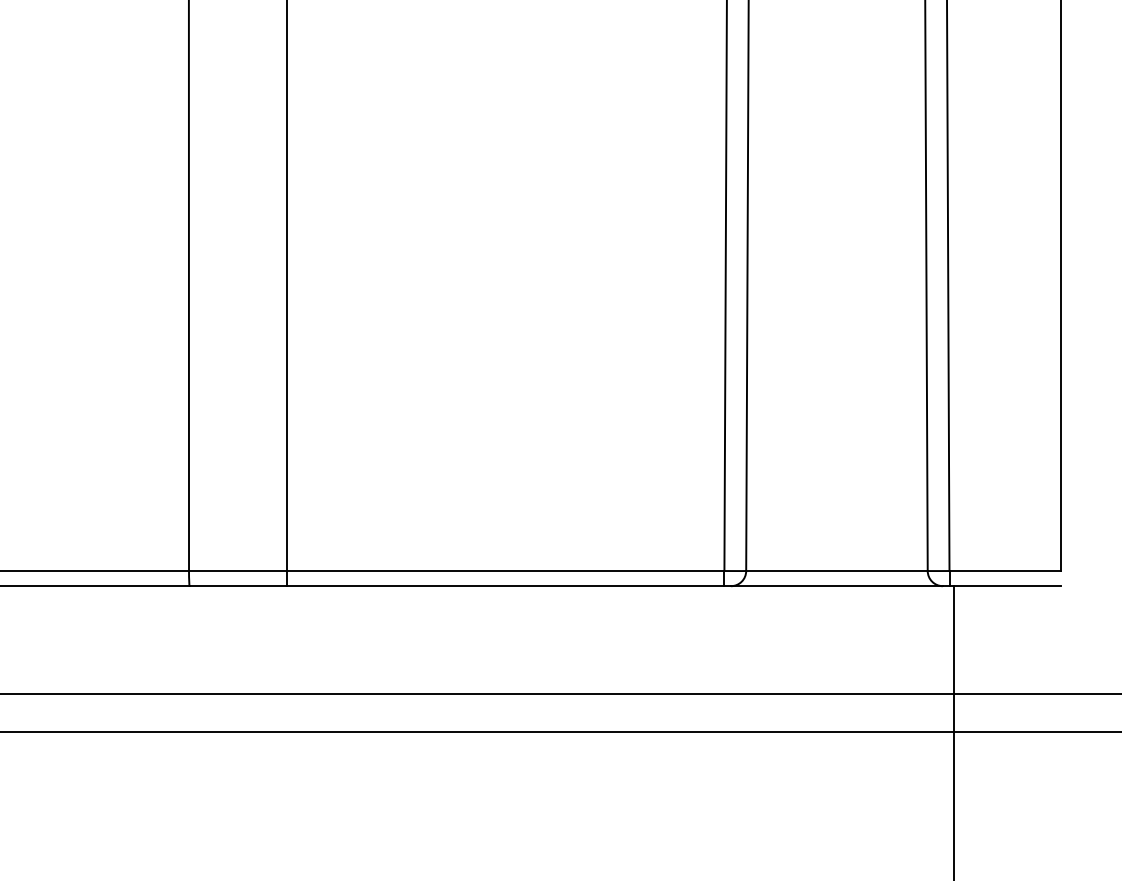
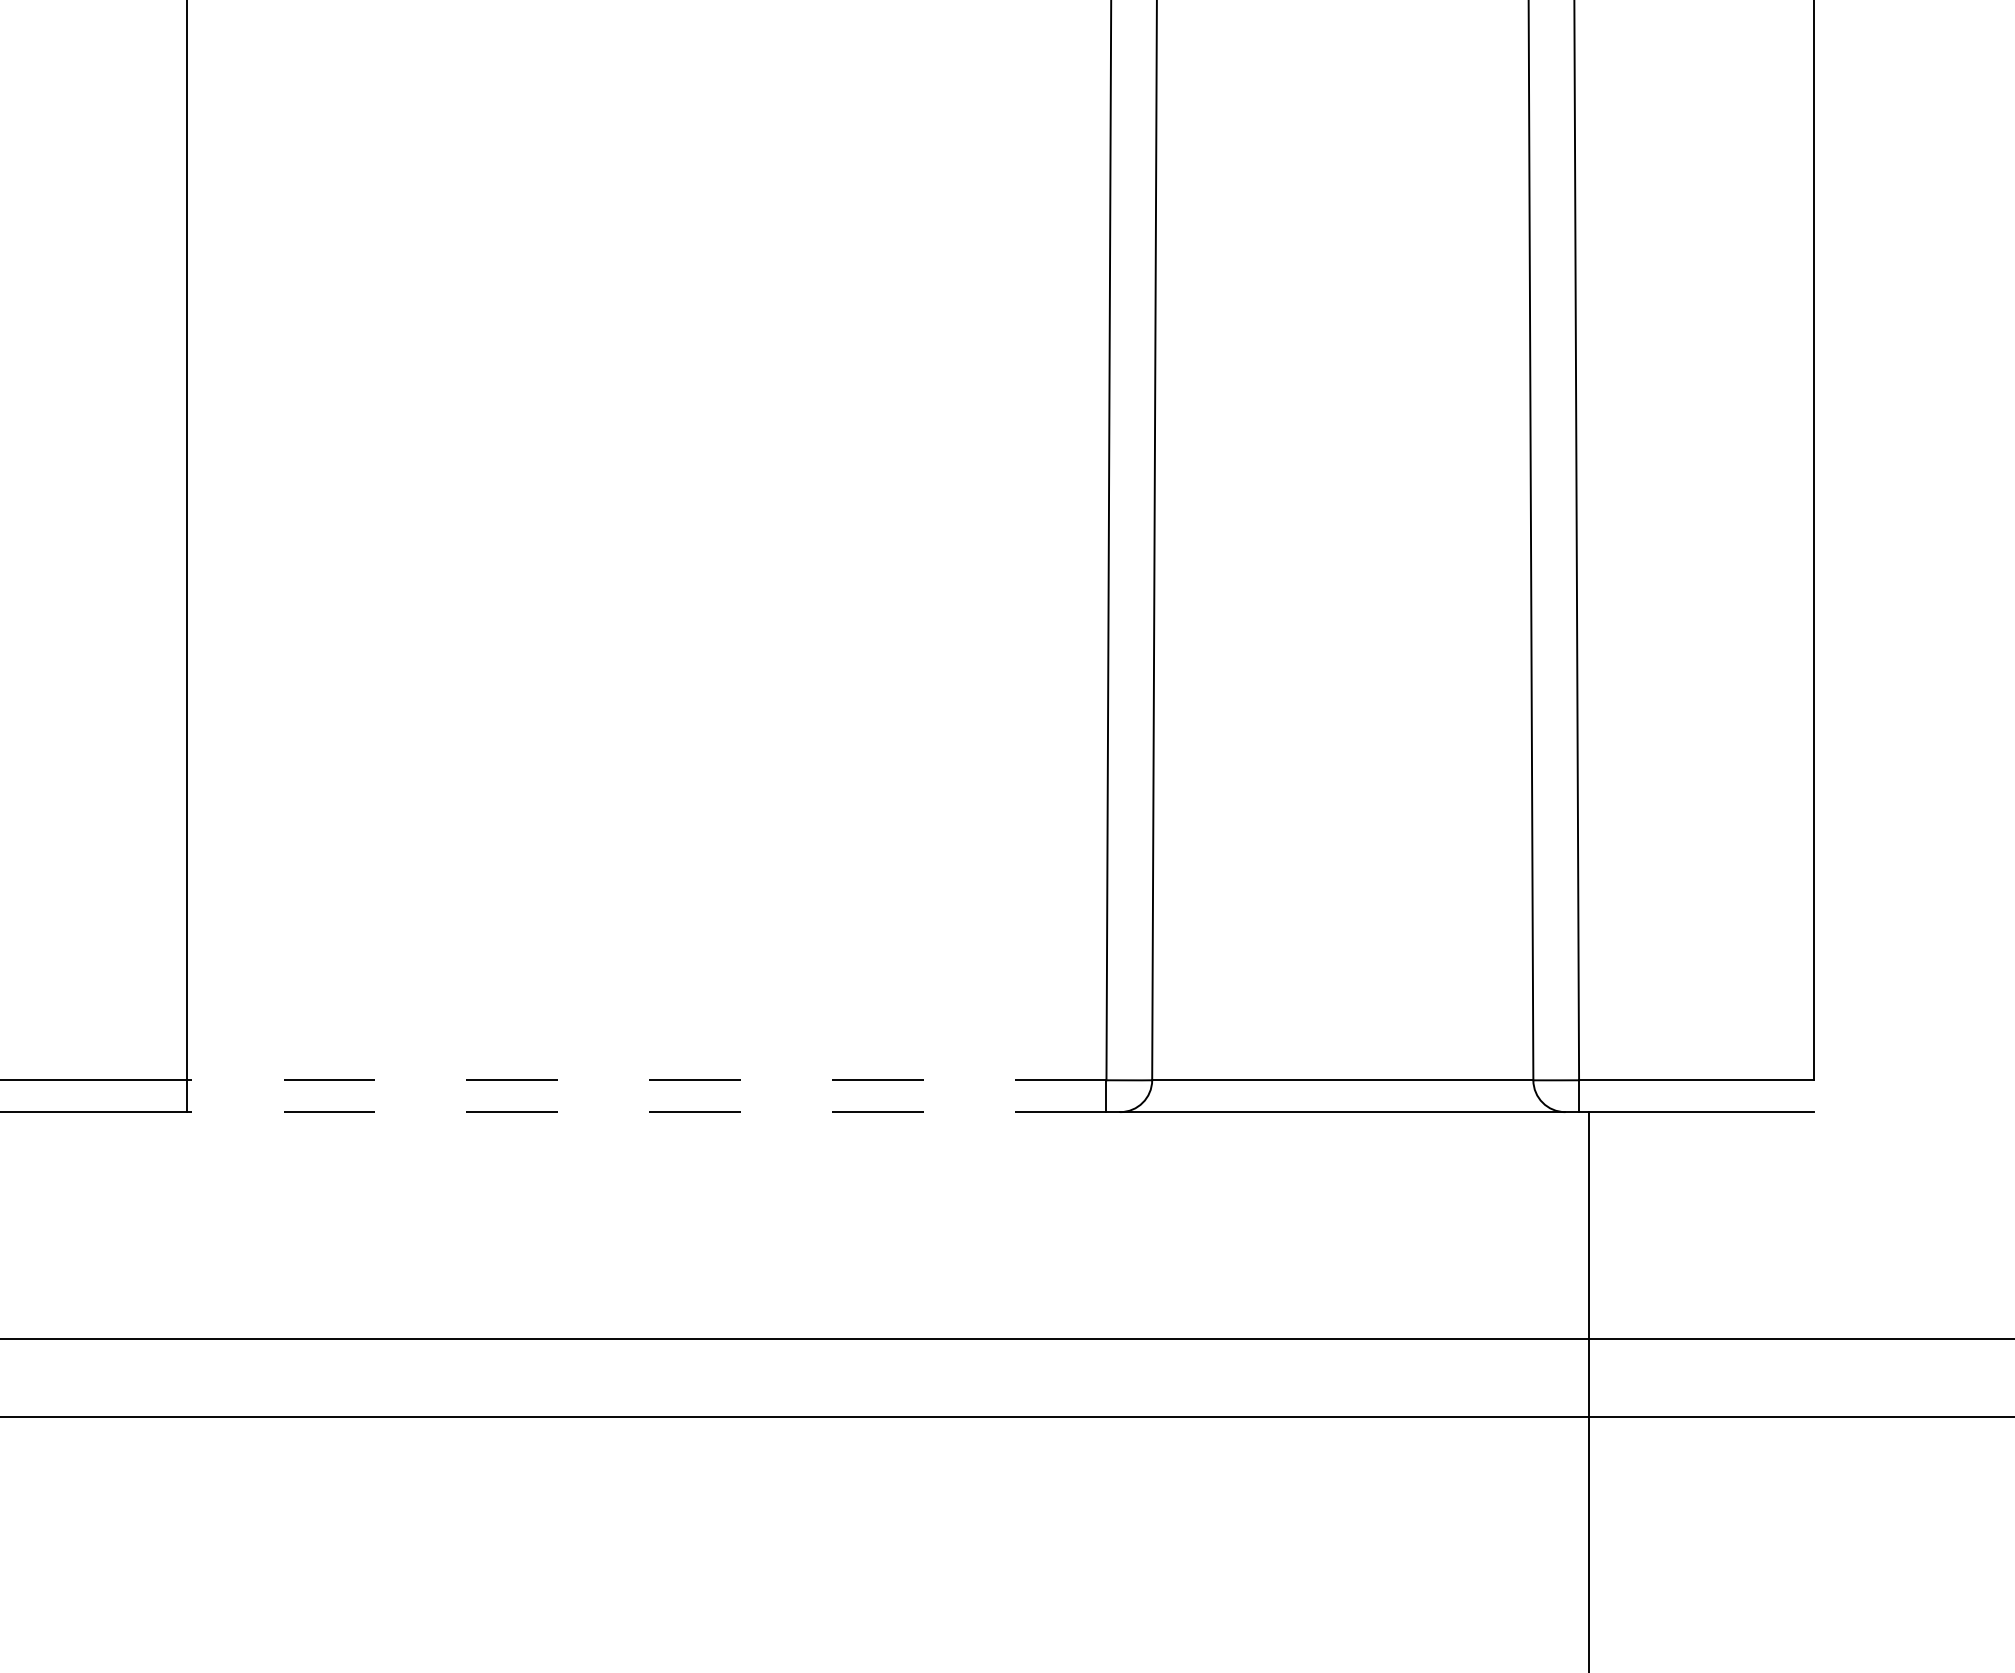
line: (505, 571) -> (646, 1081), solid -> dashed
line: (505, 586) -> (646, 1112), solid -> dashed

